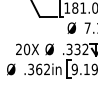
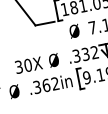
text: (18, 50) -> (18, 68), 20X -> 30X

